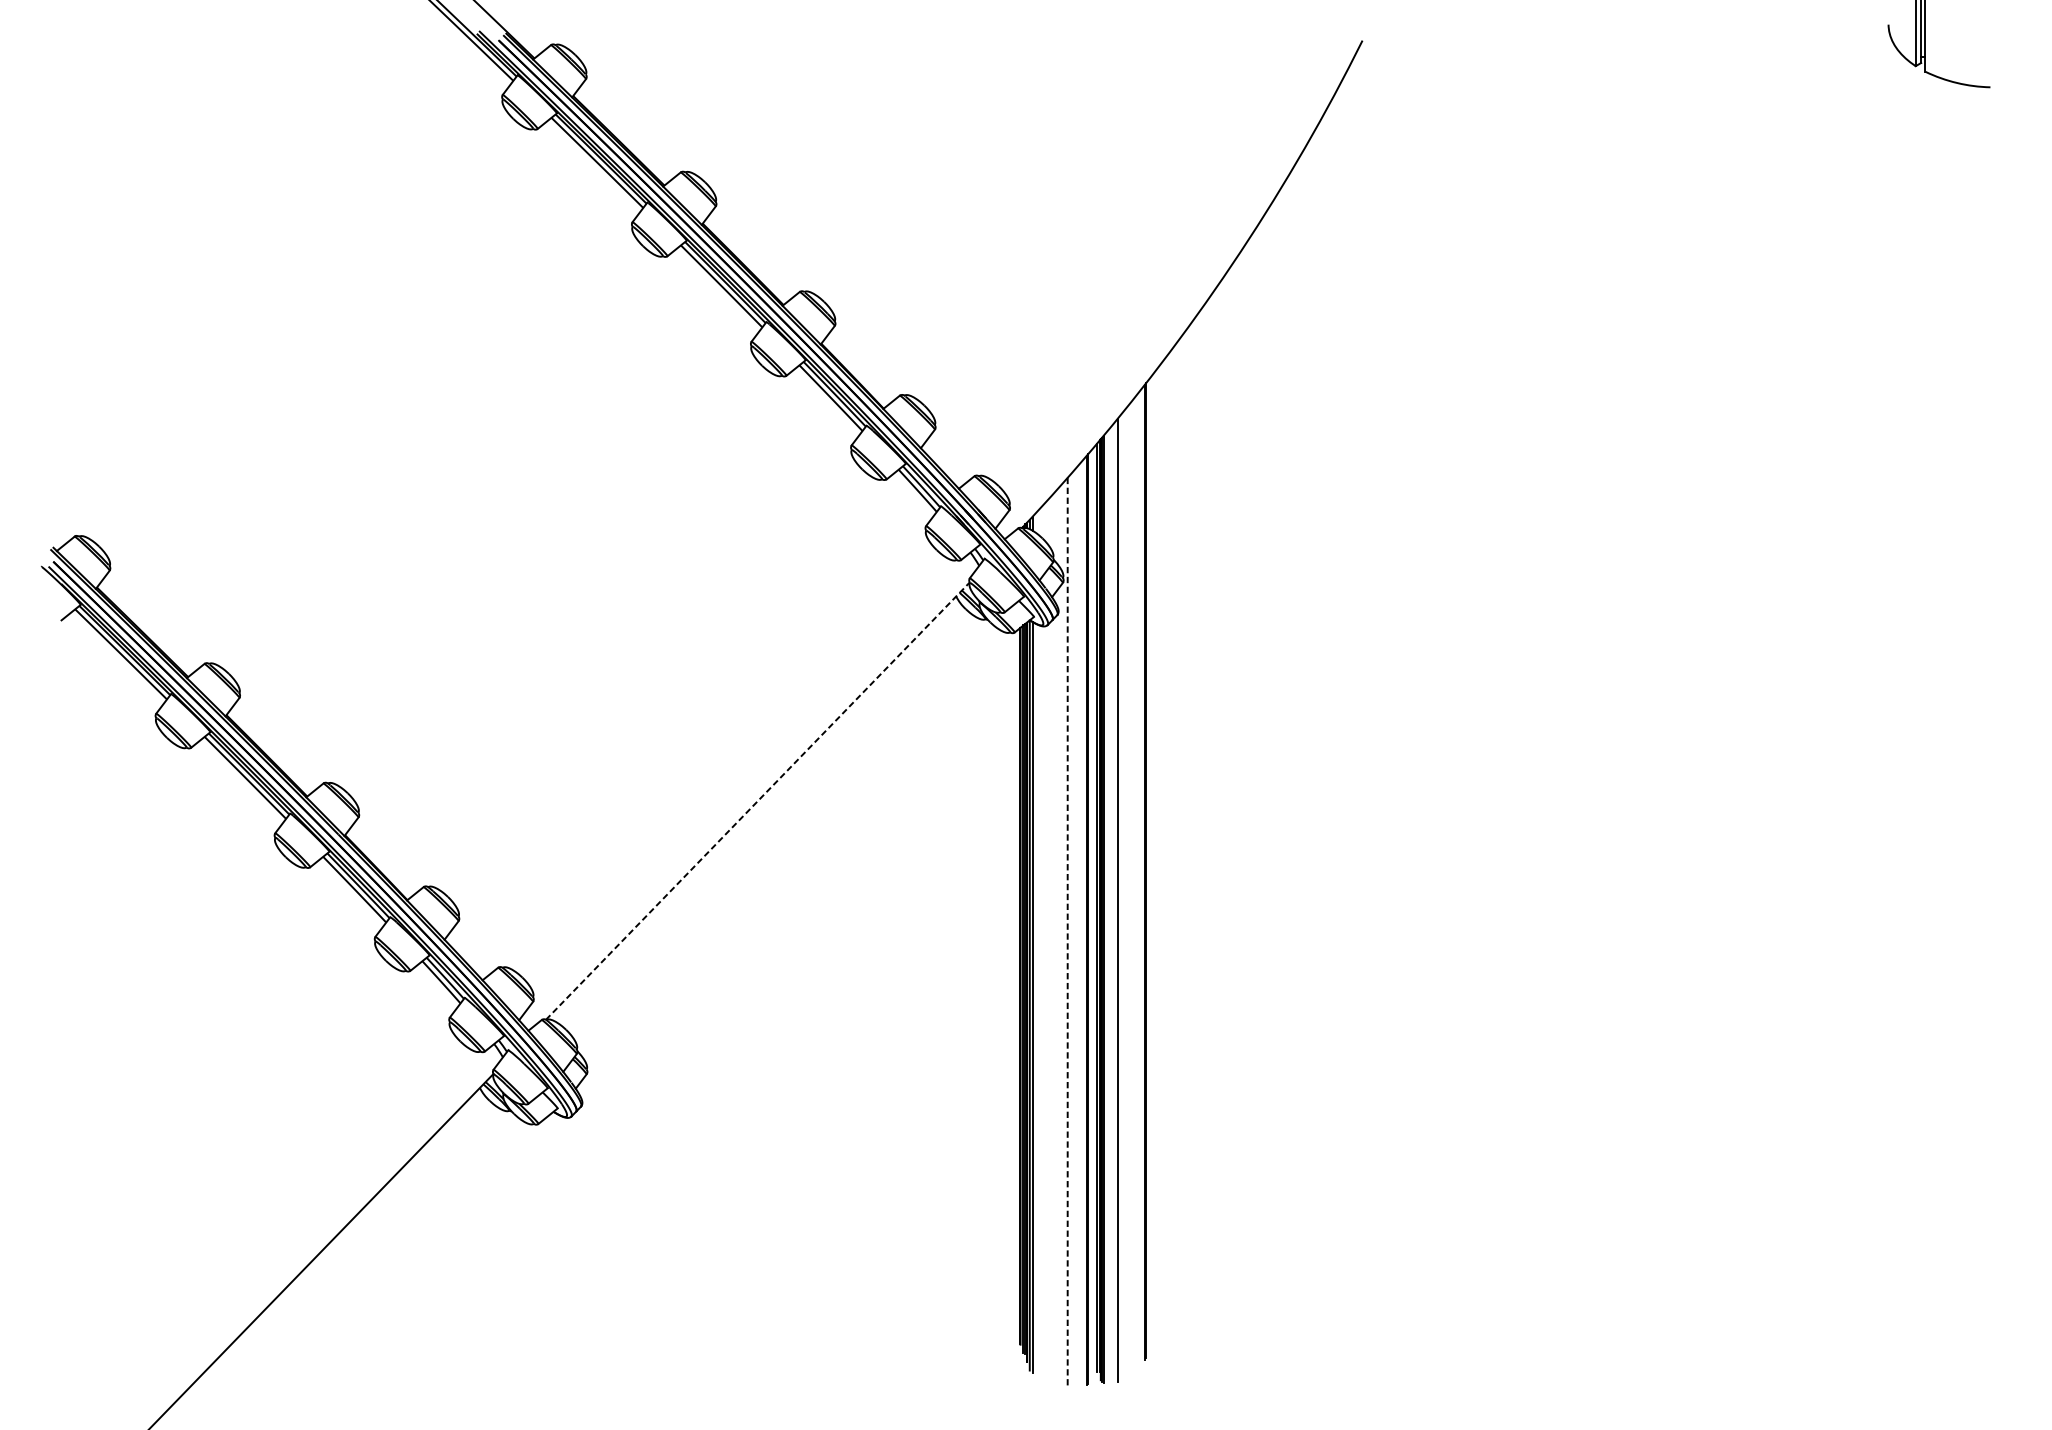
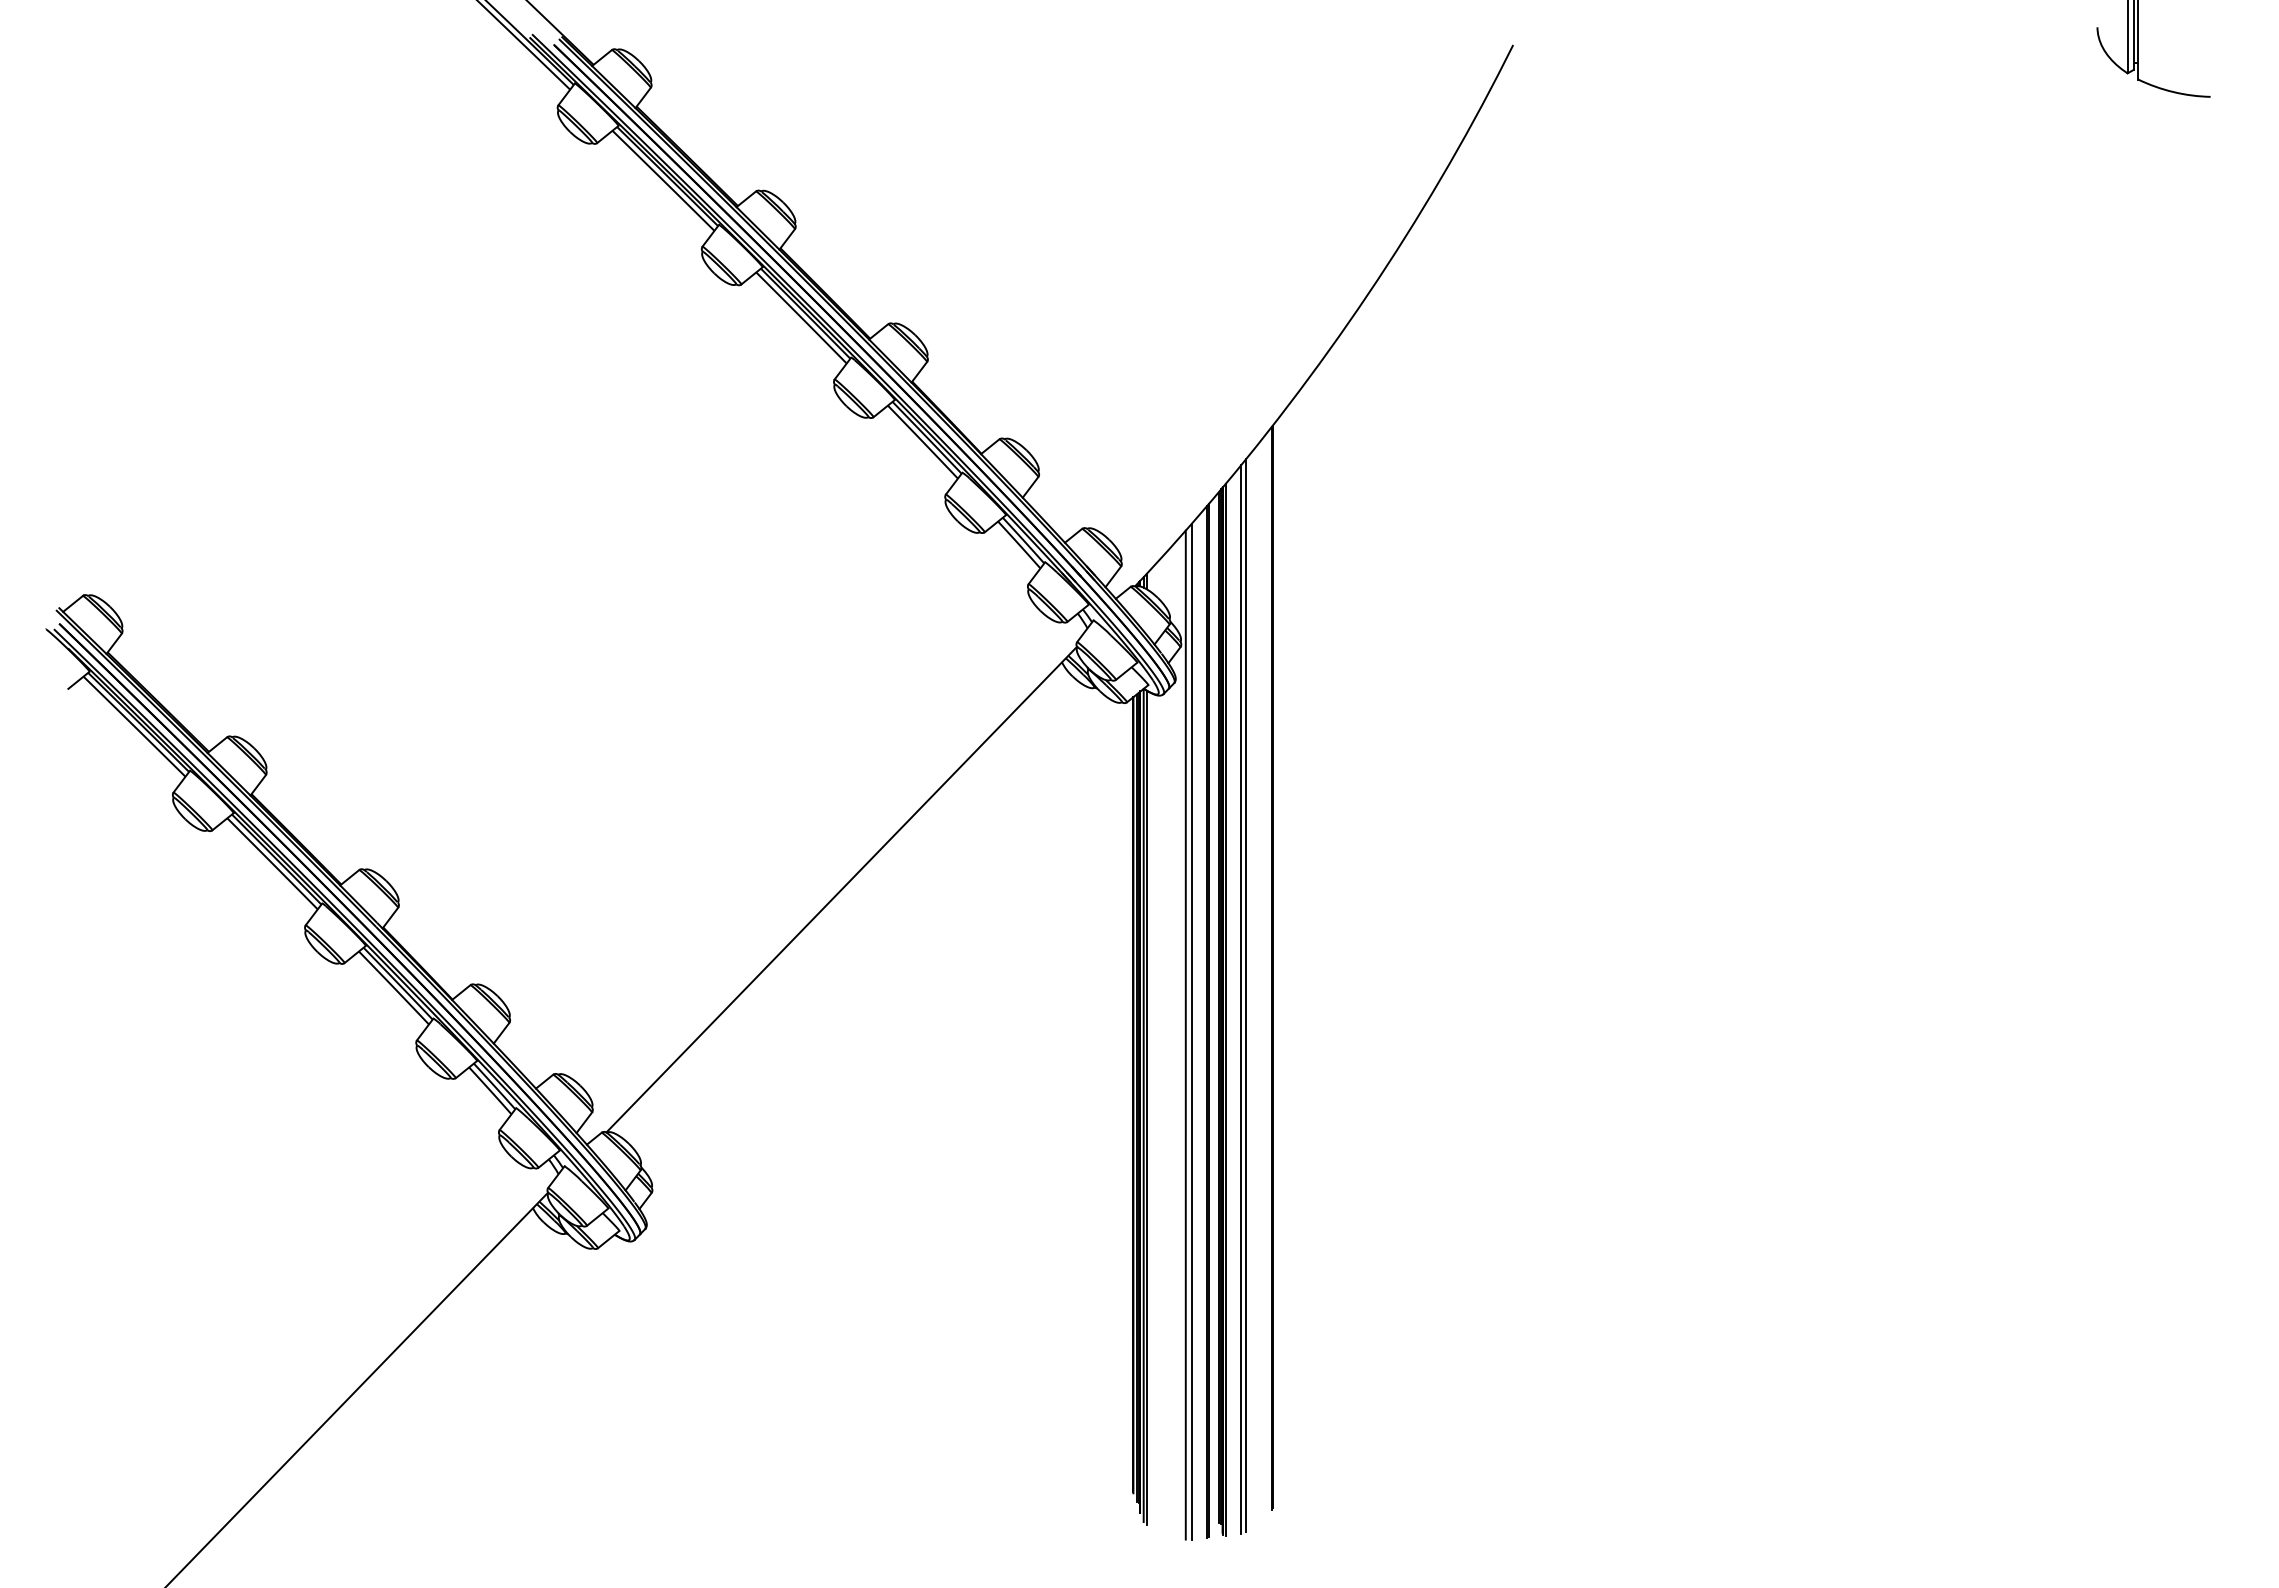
line: (758, 800) -> (842, 889), dashed -> solid
line: (1122, 896) -> (1246, 995), added
line: (1072, 929) -> (1191, 1032), added
line: (1067, 932) -> (1185, 1035), dashed -> solid

